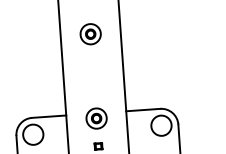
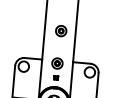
part: (91, 34) -> (61, 31), moved

